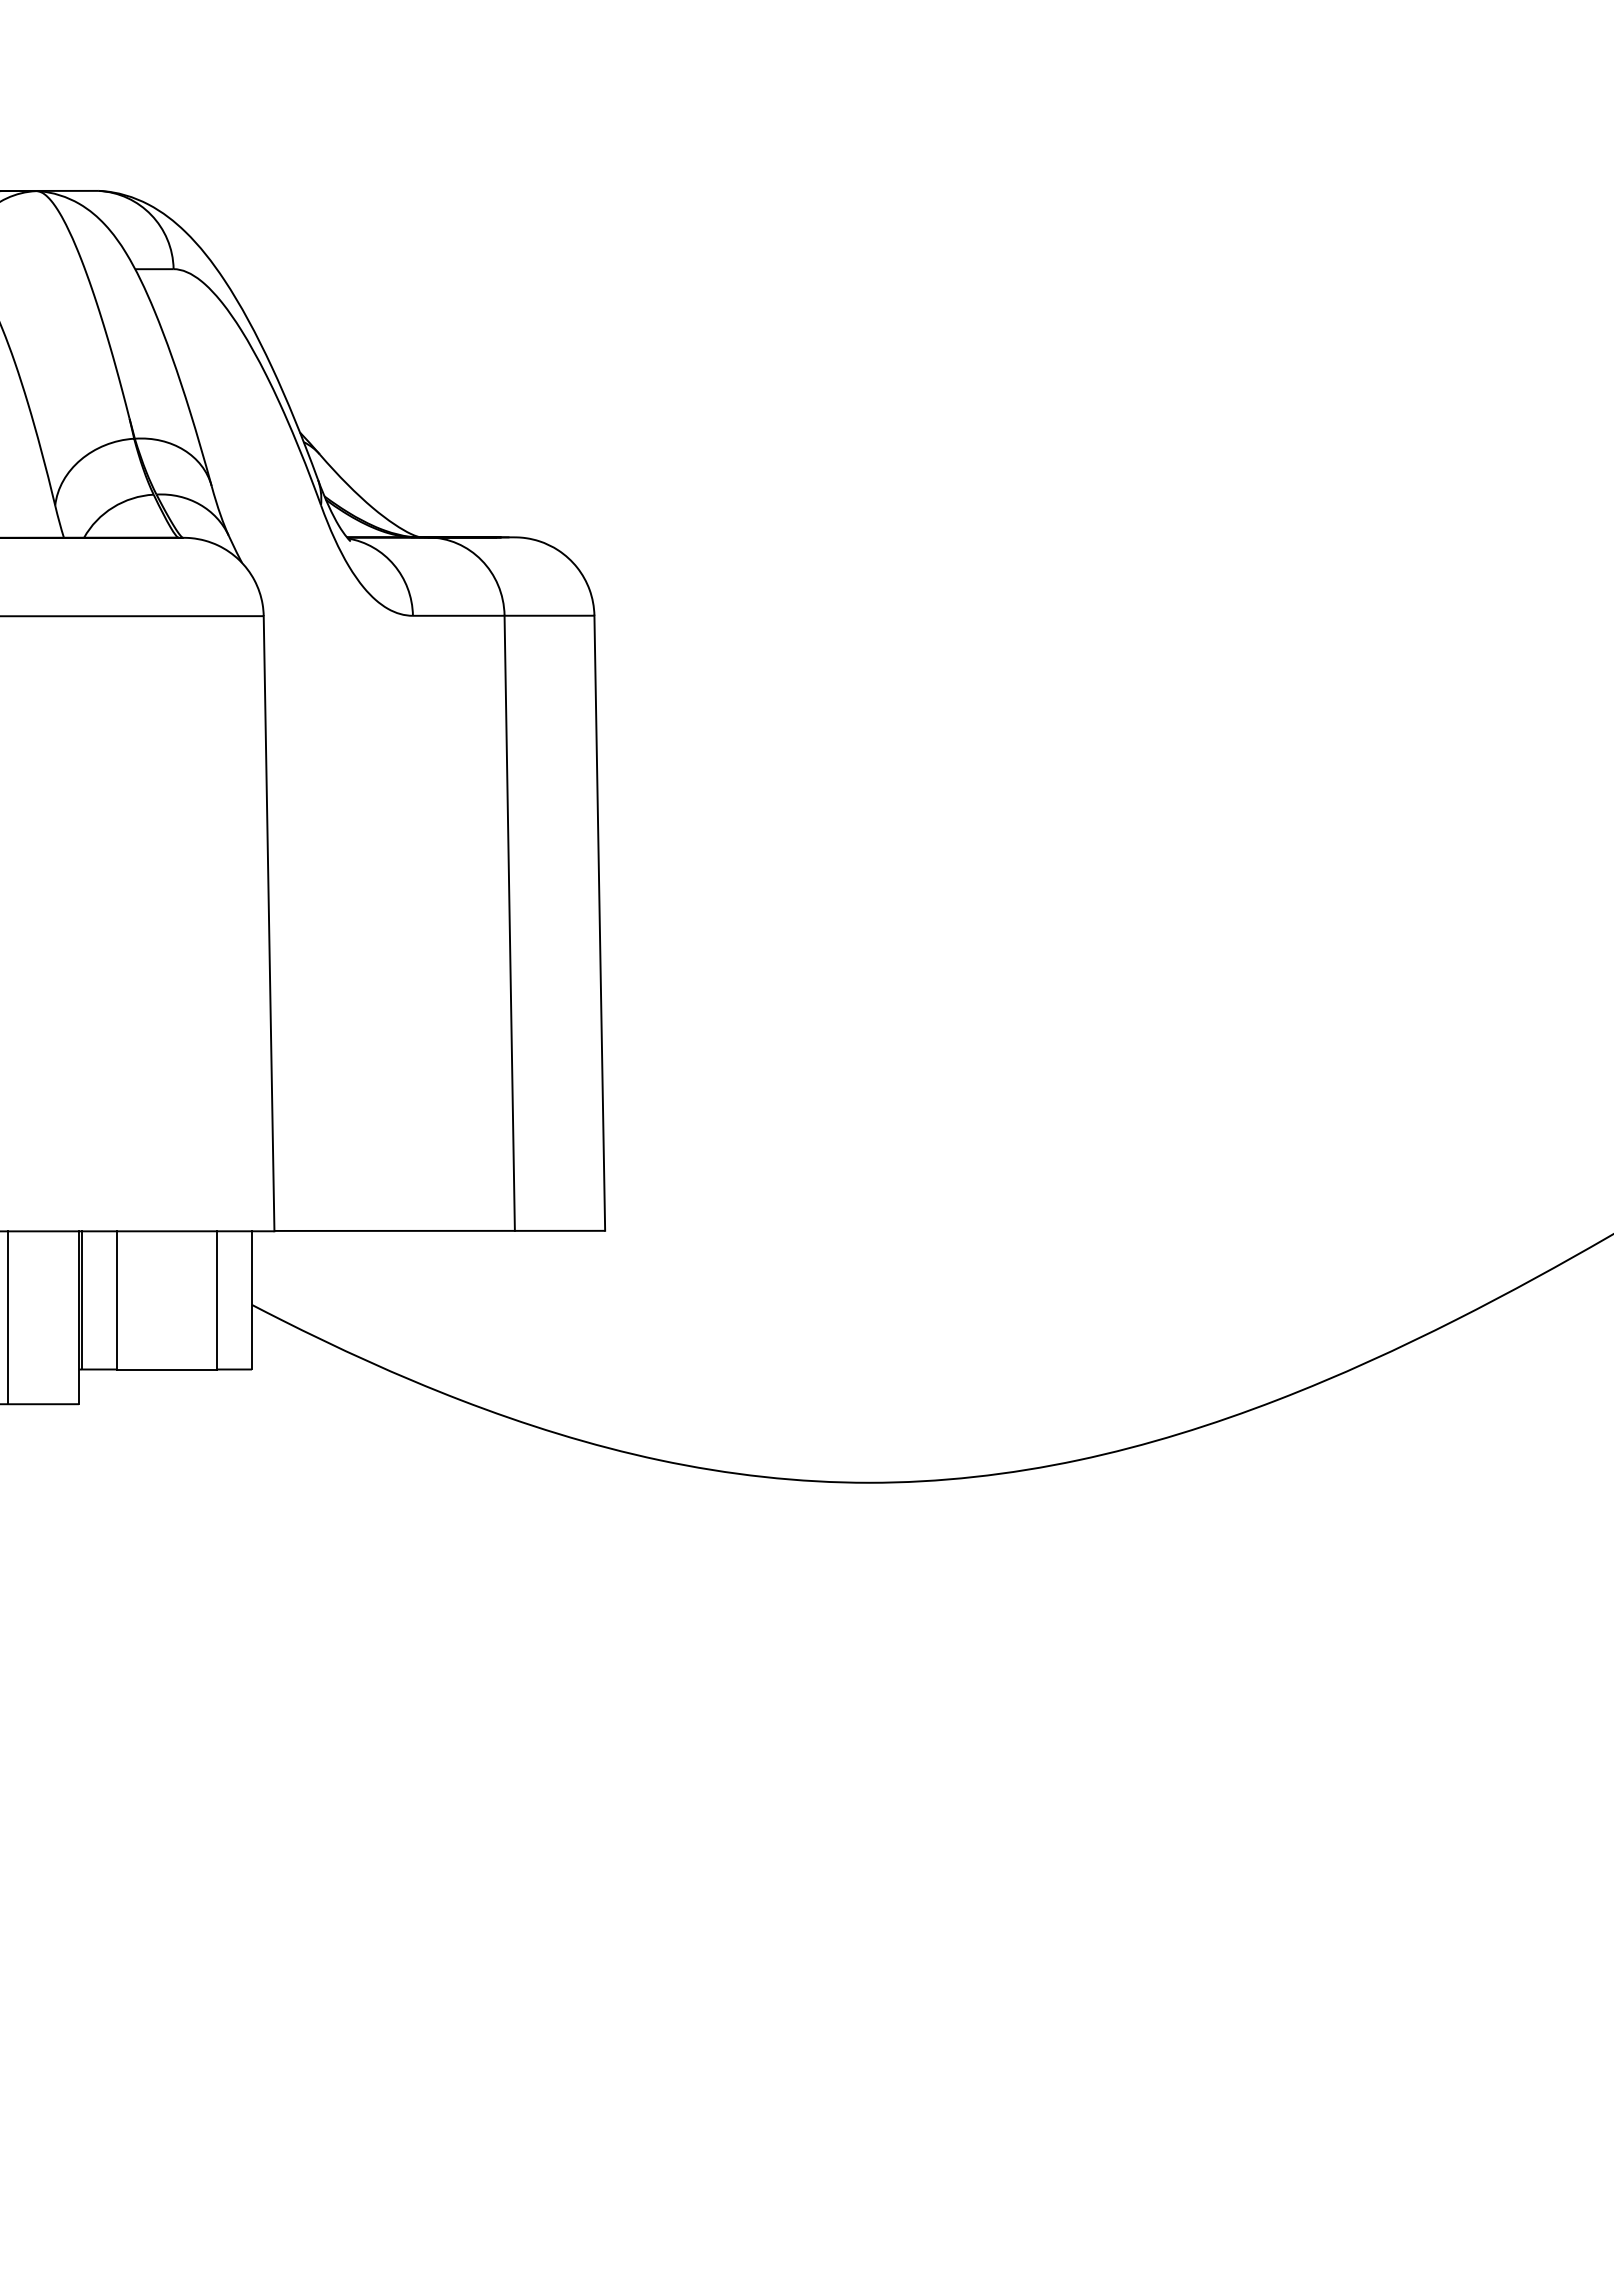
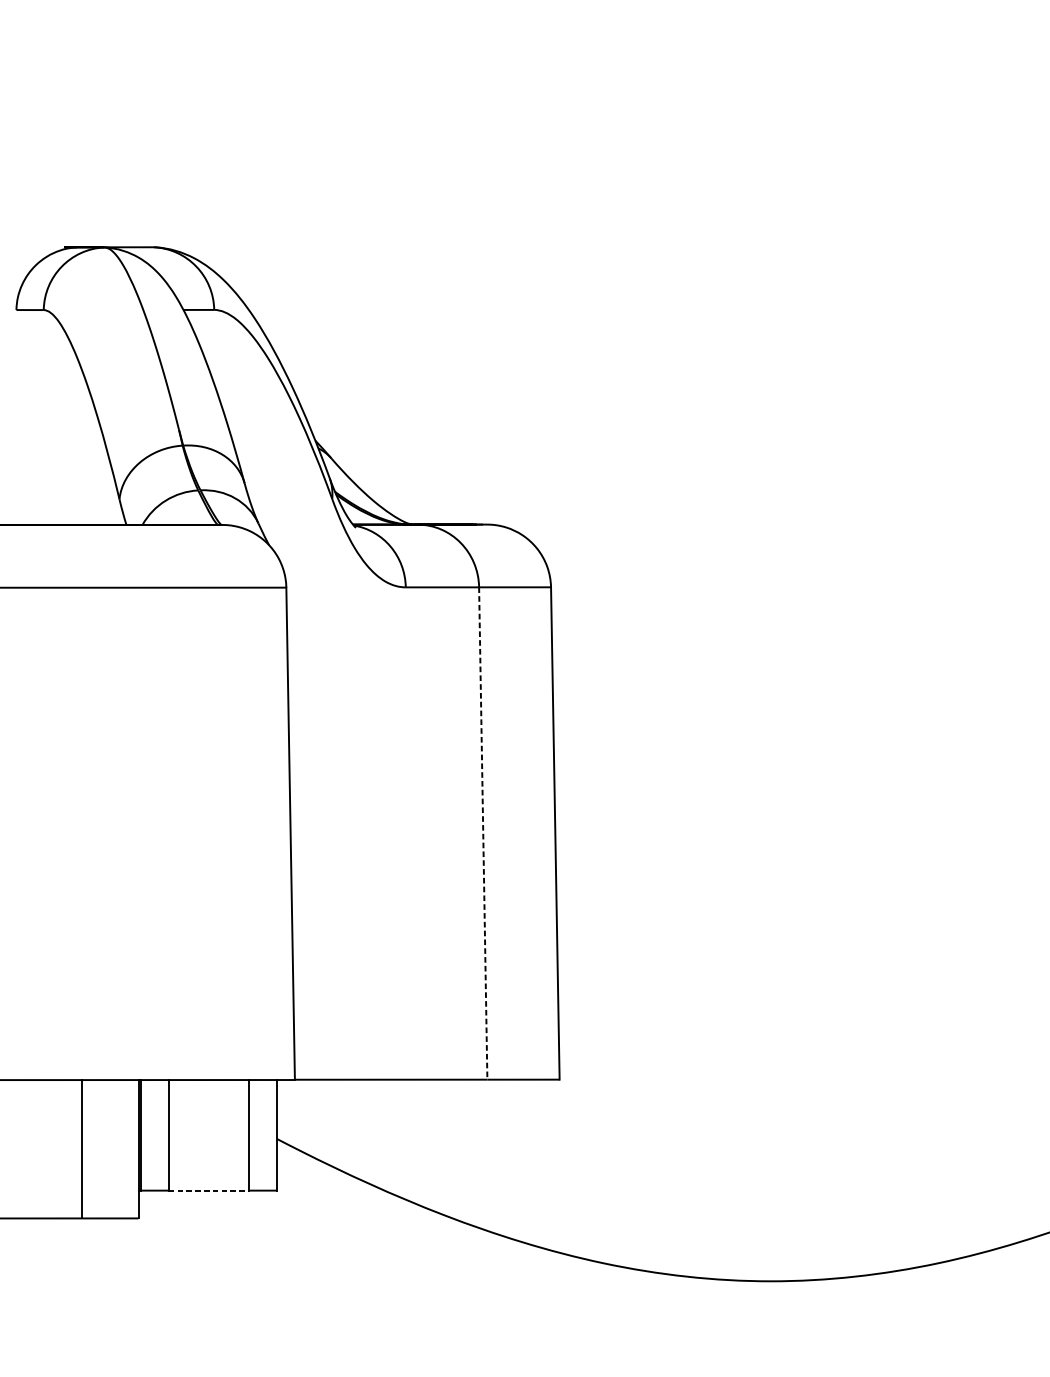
line: (509, 923) -> (483, 833), solid -> dashed
line: (167, 1369) -> (209, 1190), solid -> dashed

